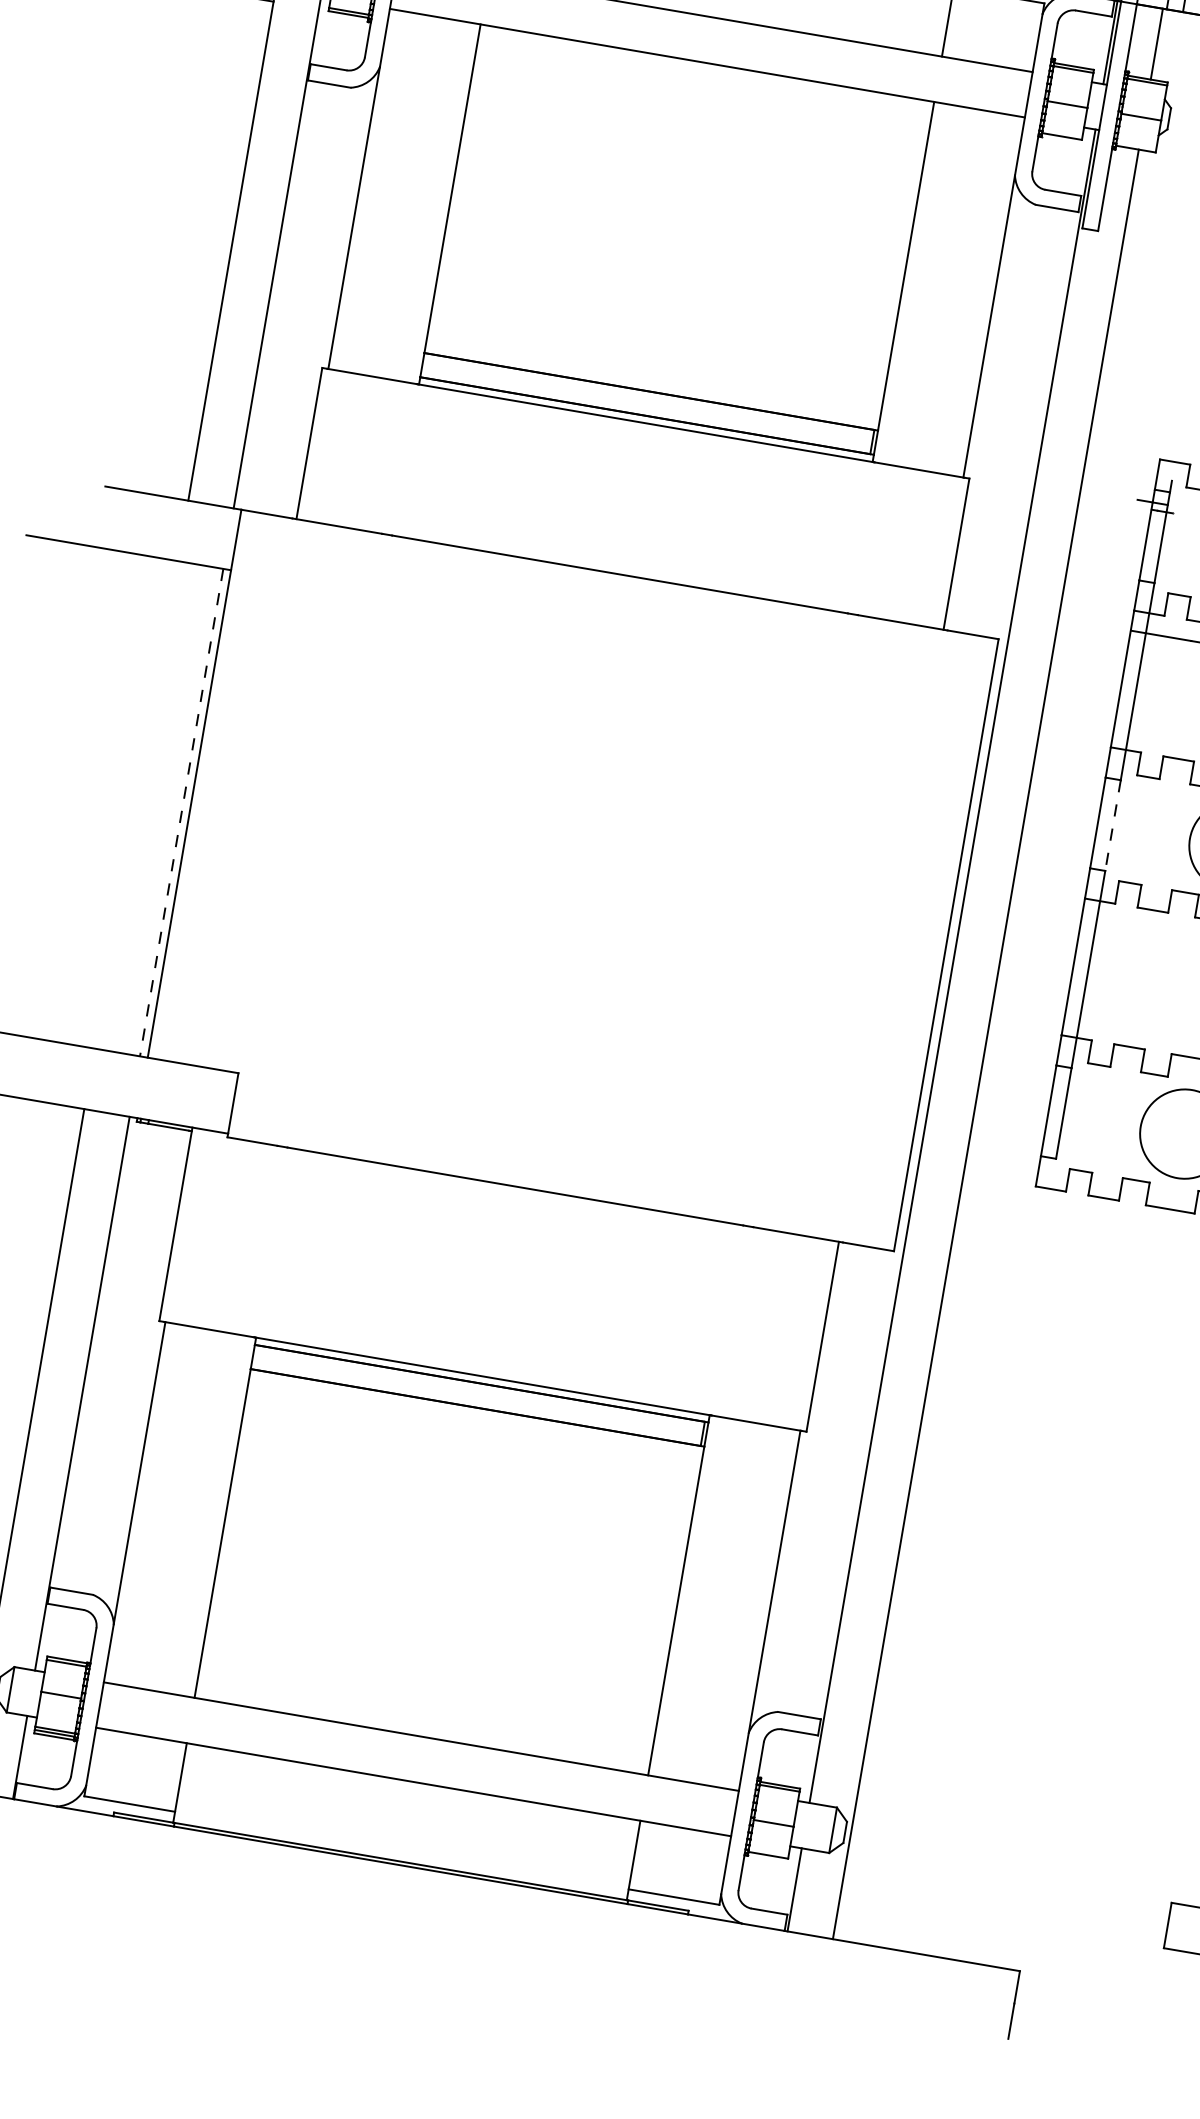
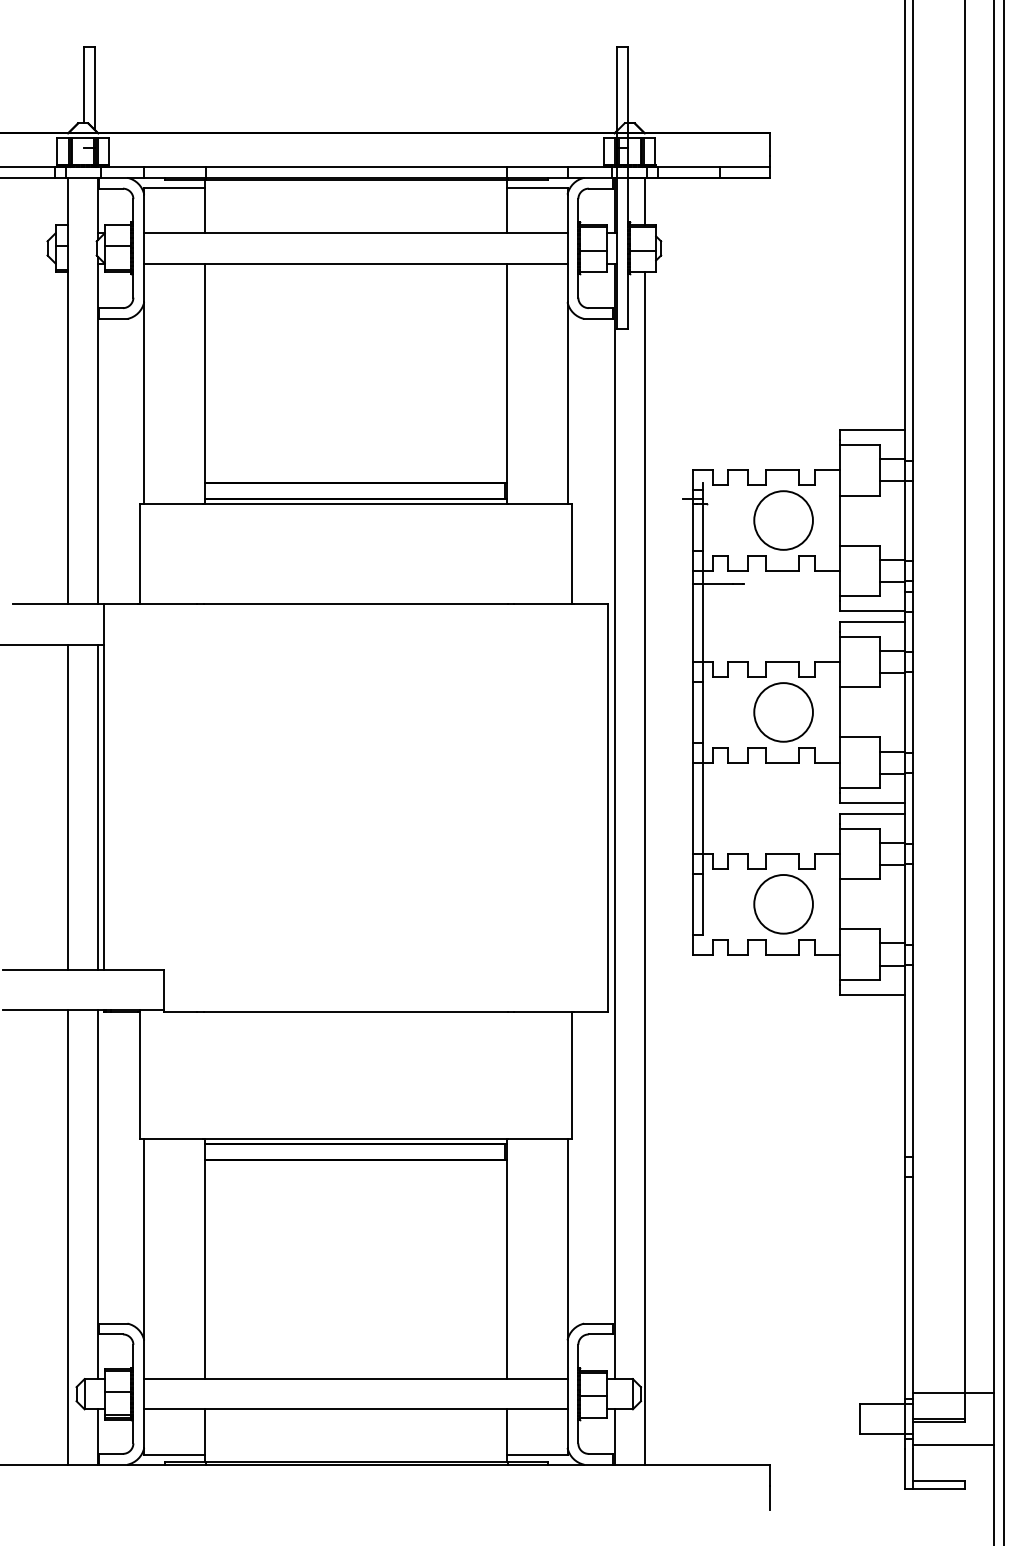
line: (137, 803) -> (68, 806), added
line: (181, 813) -> (98, 807), dashed -> solid
line: (1112, 825) -> (702, 712), dashed -> solid

